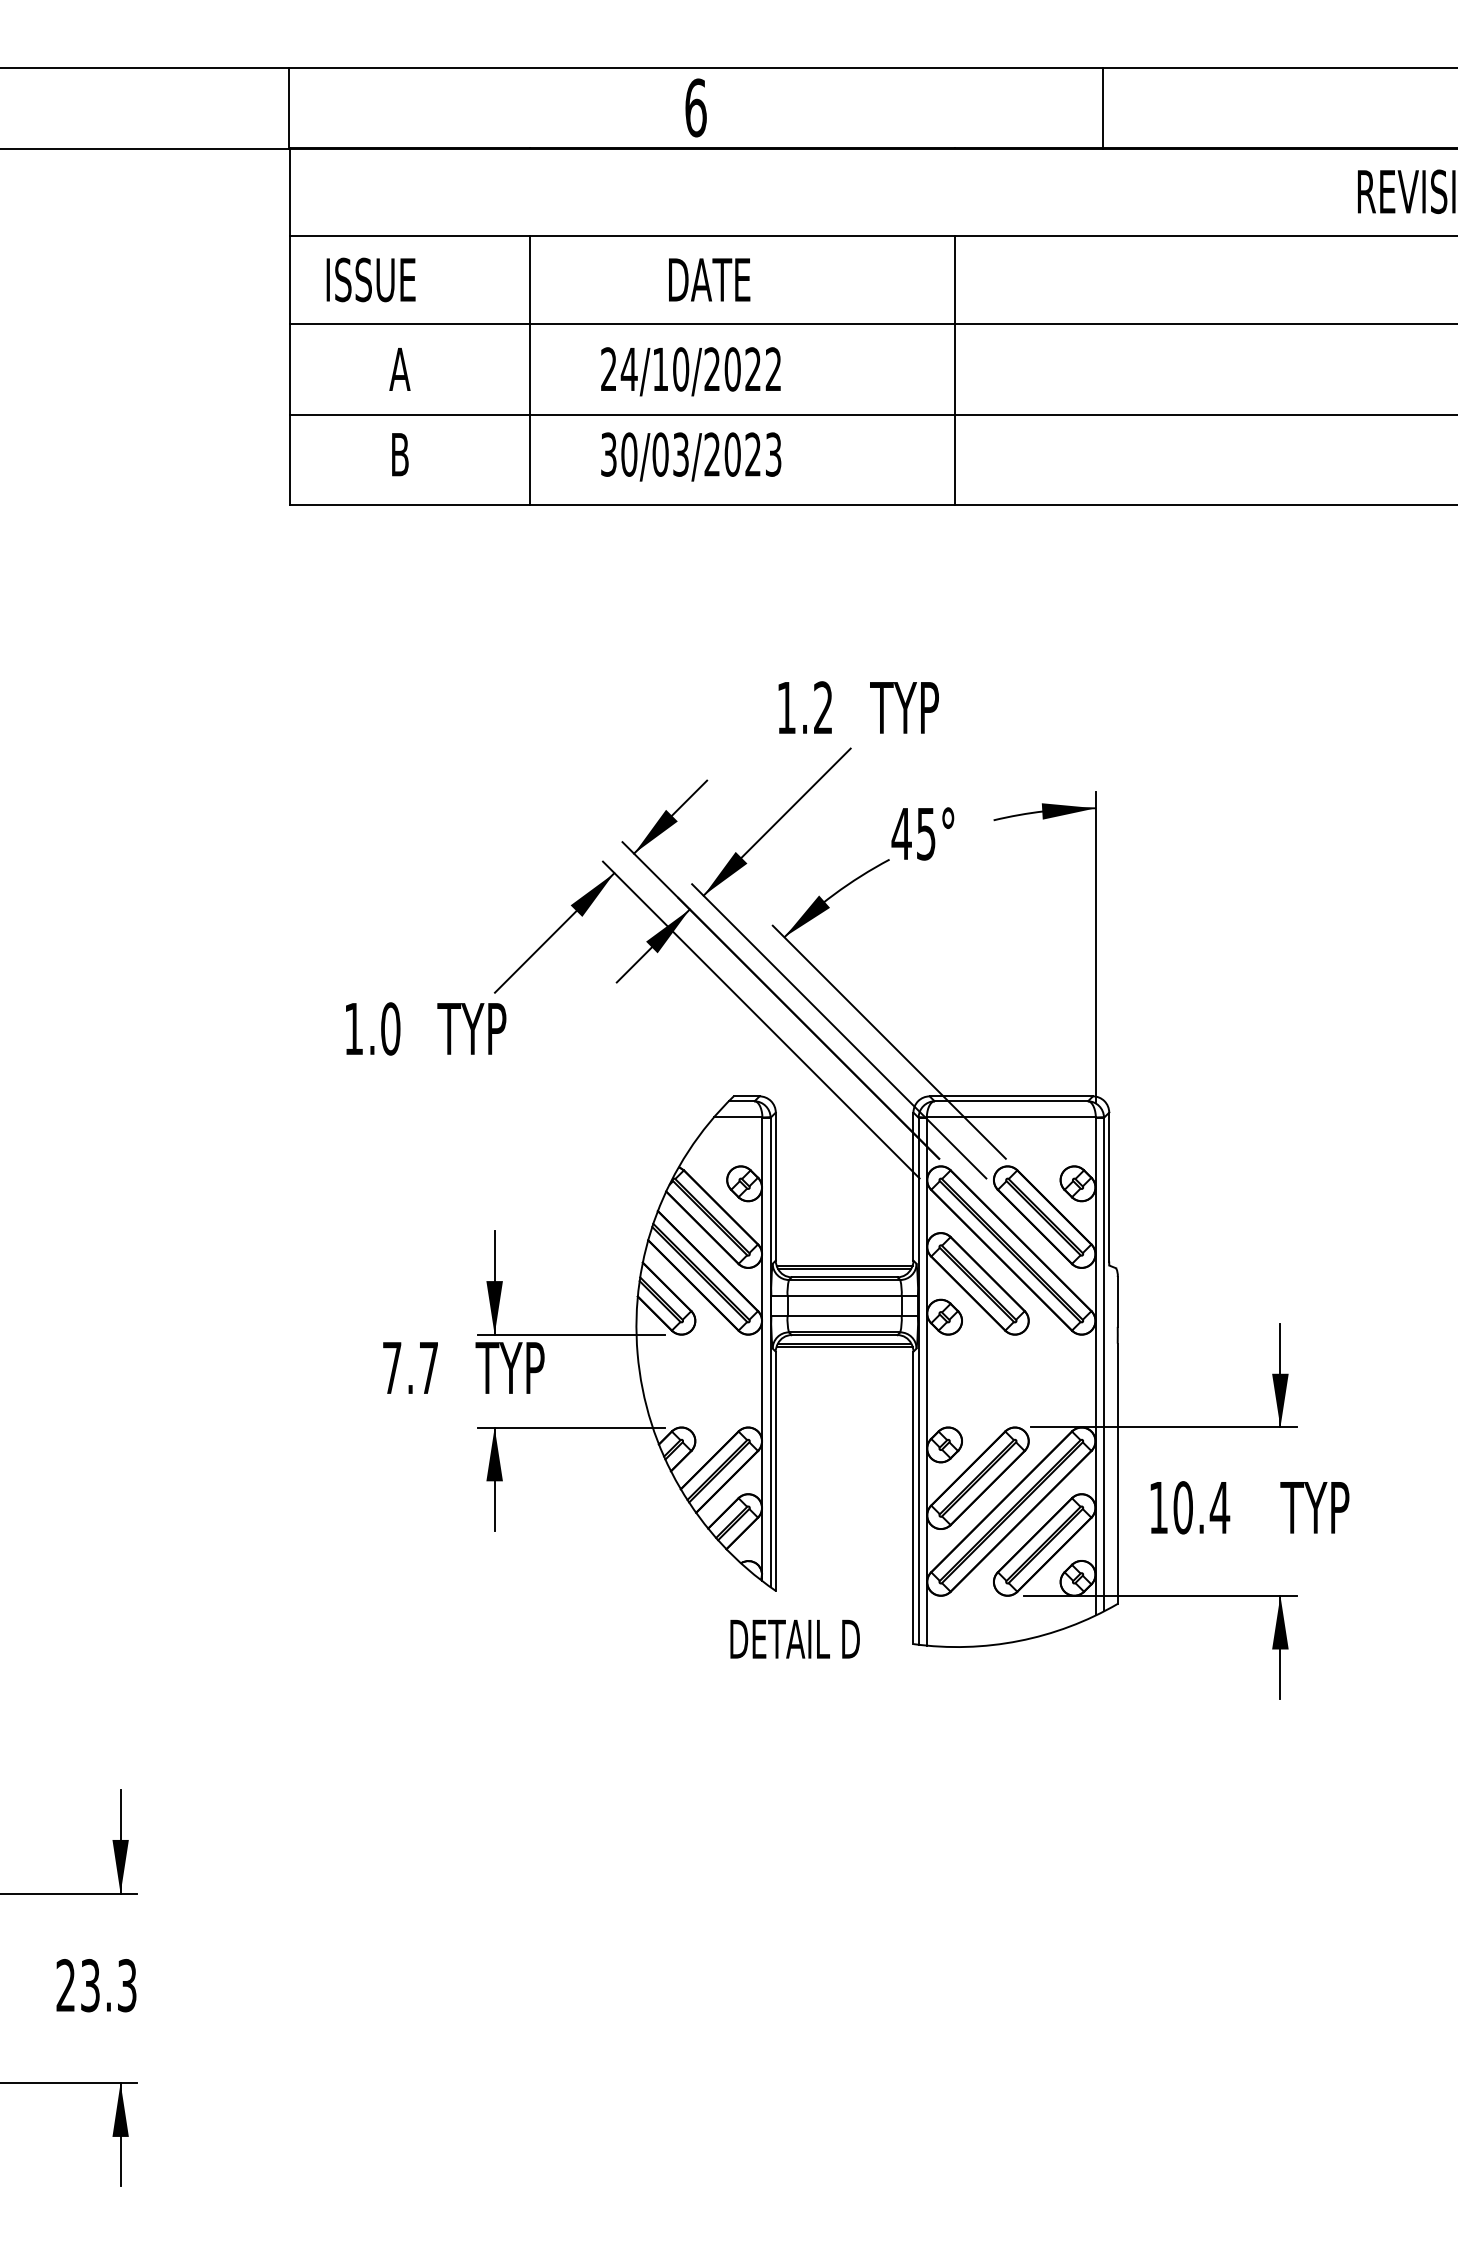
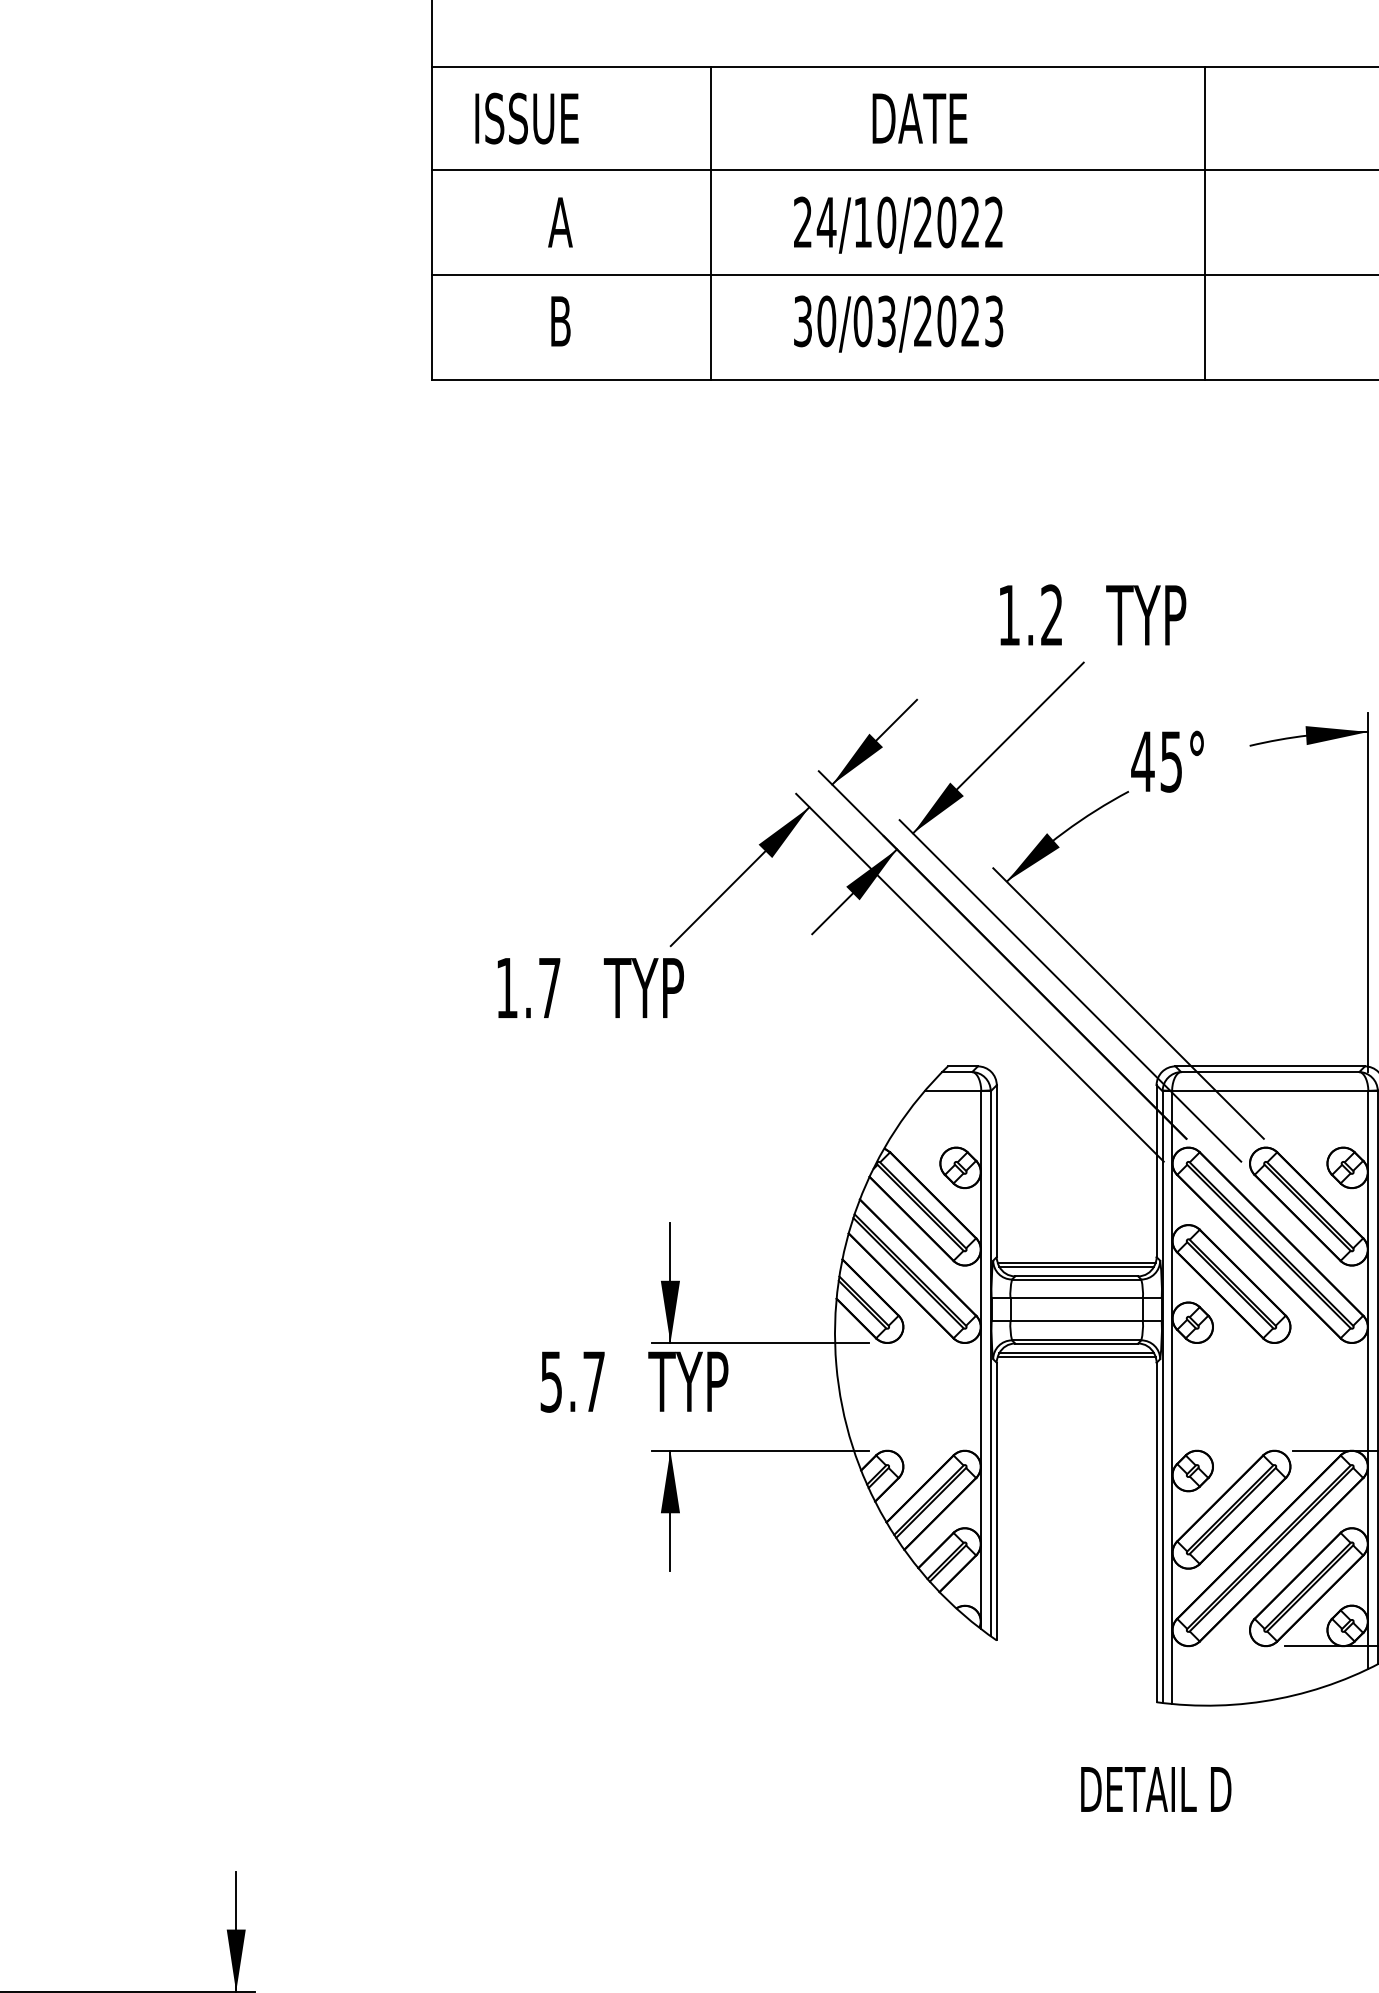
text: (390, 1028) -> (549, 987), 1.0 -> 1.7
text: (392, 1368) -> (551, 1382), 7.7 -> 5.7
text: (794, 1639) -> (1155, 1789), moved

